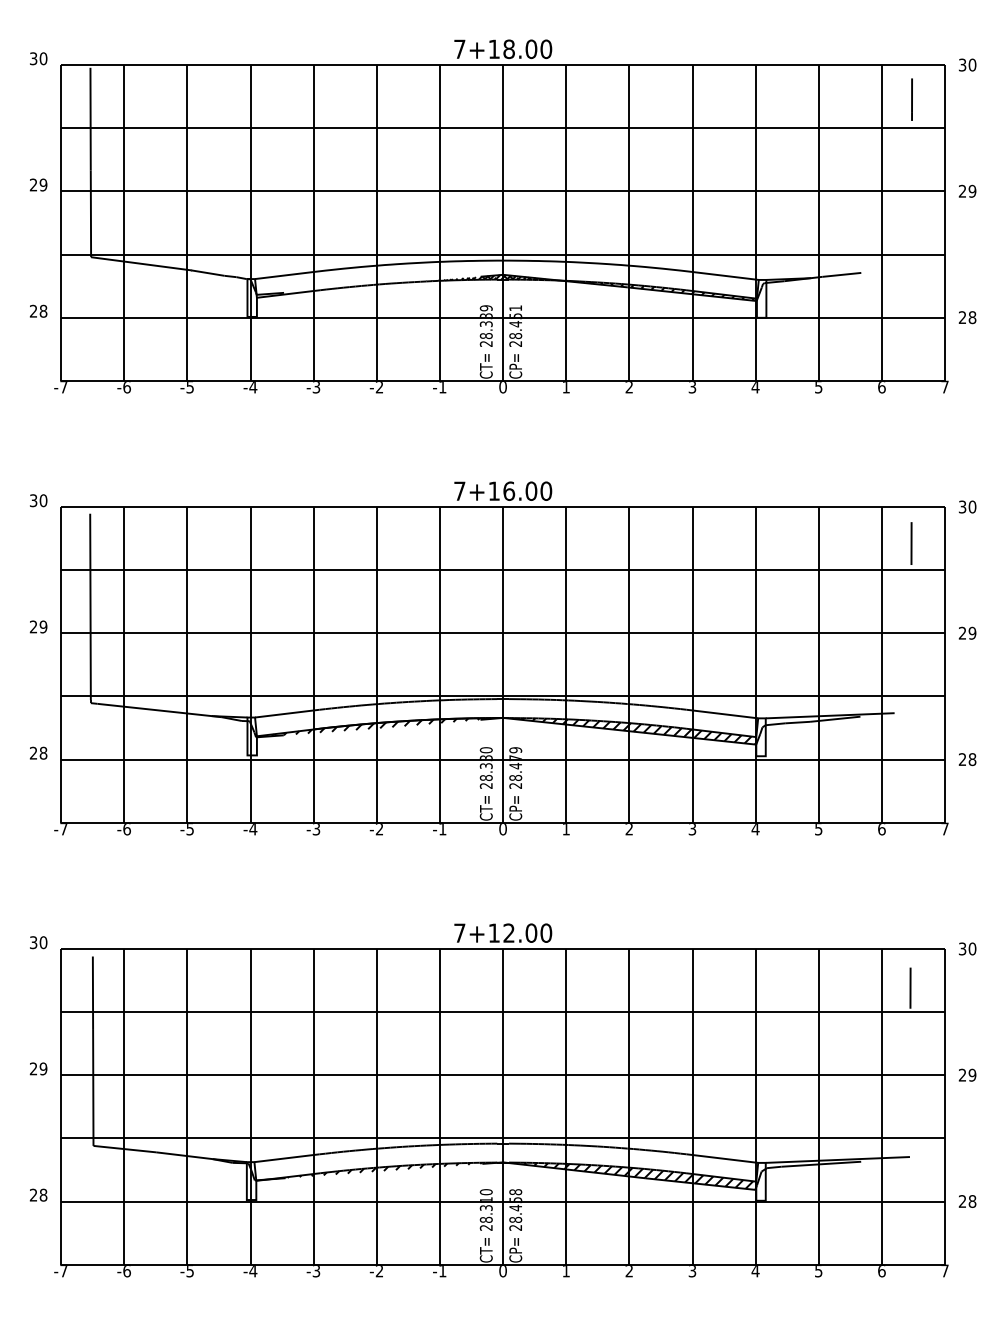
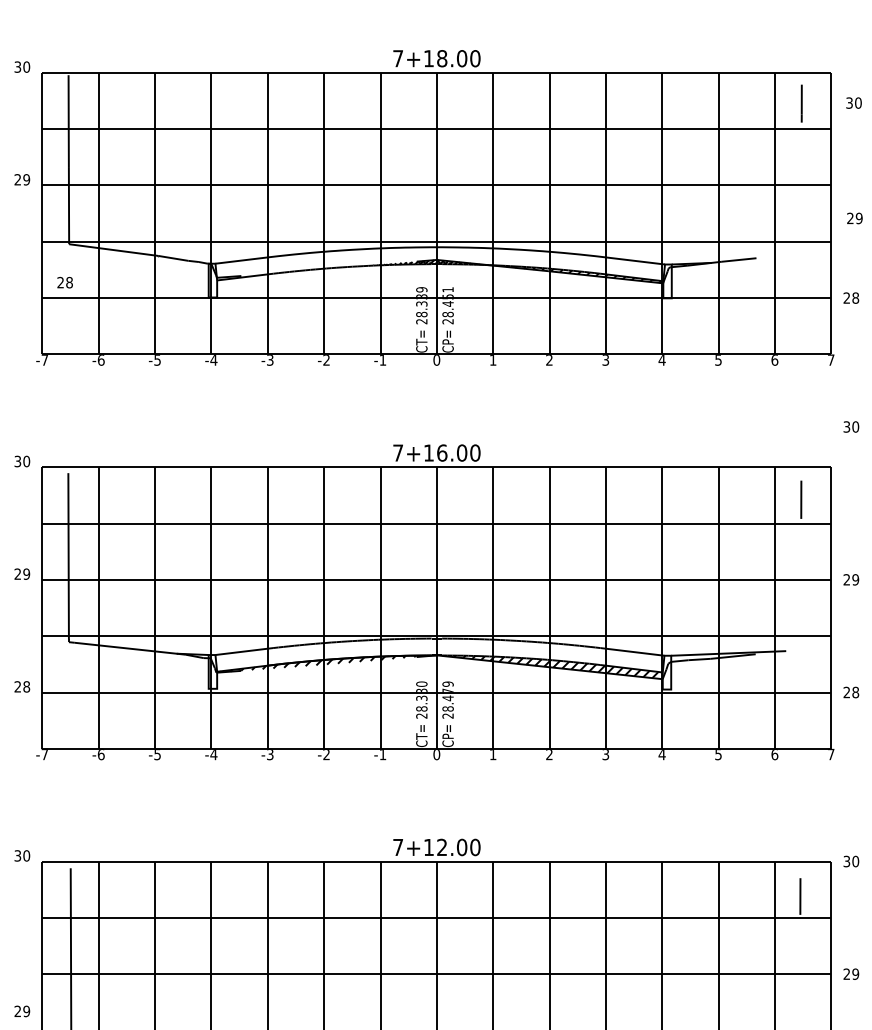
text: (967, 64) -> (853, 102), moved
text: (967, 190) -> (854, 217), moved
text: (38, 310) -> (65, 281), moved
text: (967, 506) -> (851, 426), moved
text: (38, 1068) -> (22, 1011), moved

